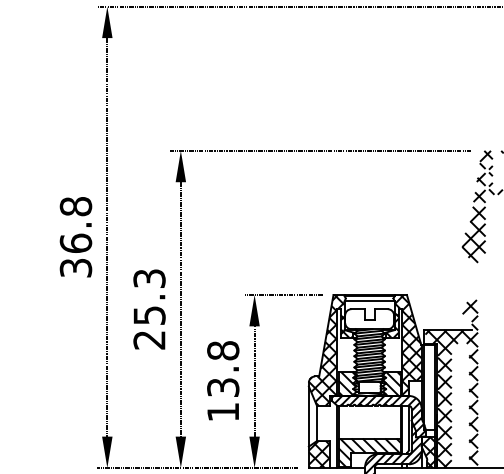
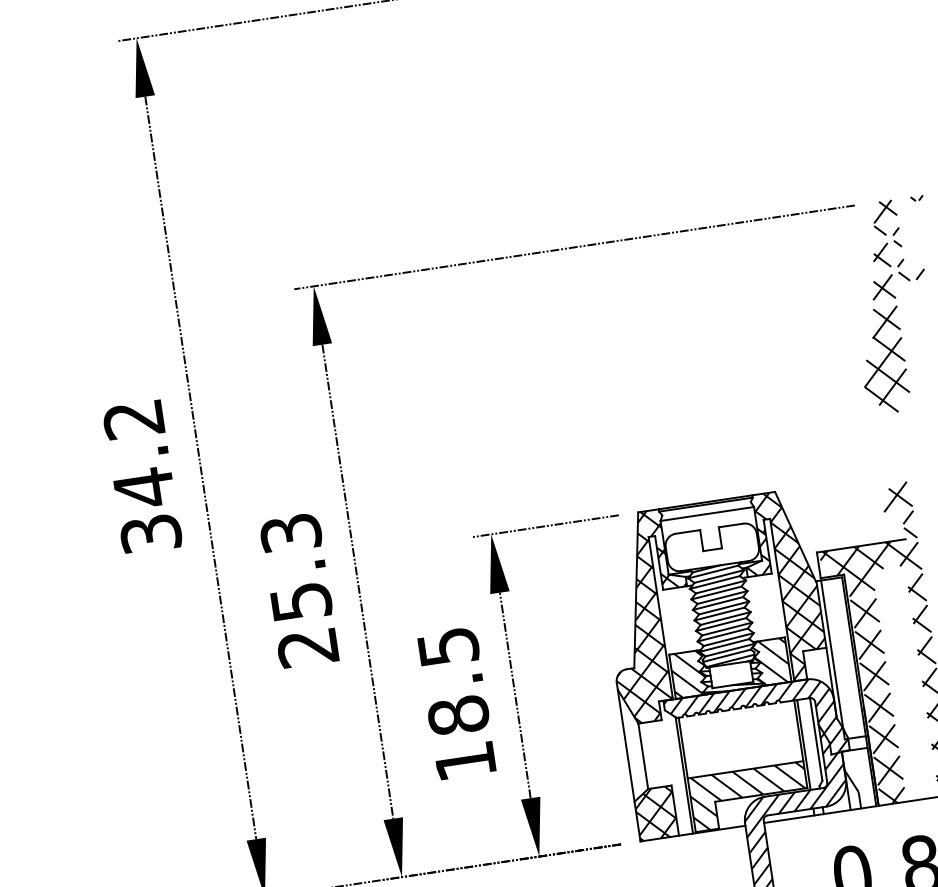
text: (75, 225) -> (138, 454), 36.8 -> 34.2
text: (223, 369) -> (454, 681), 13.8 -> 18.5
hatch: (428, 451) -> (858, 777), removed

